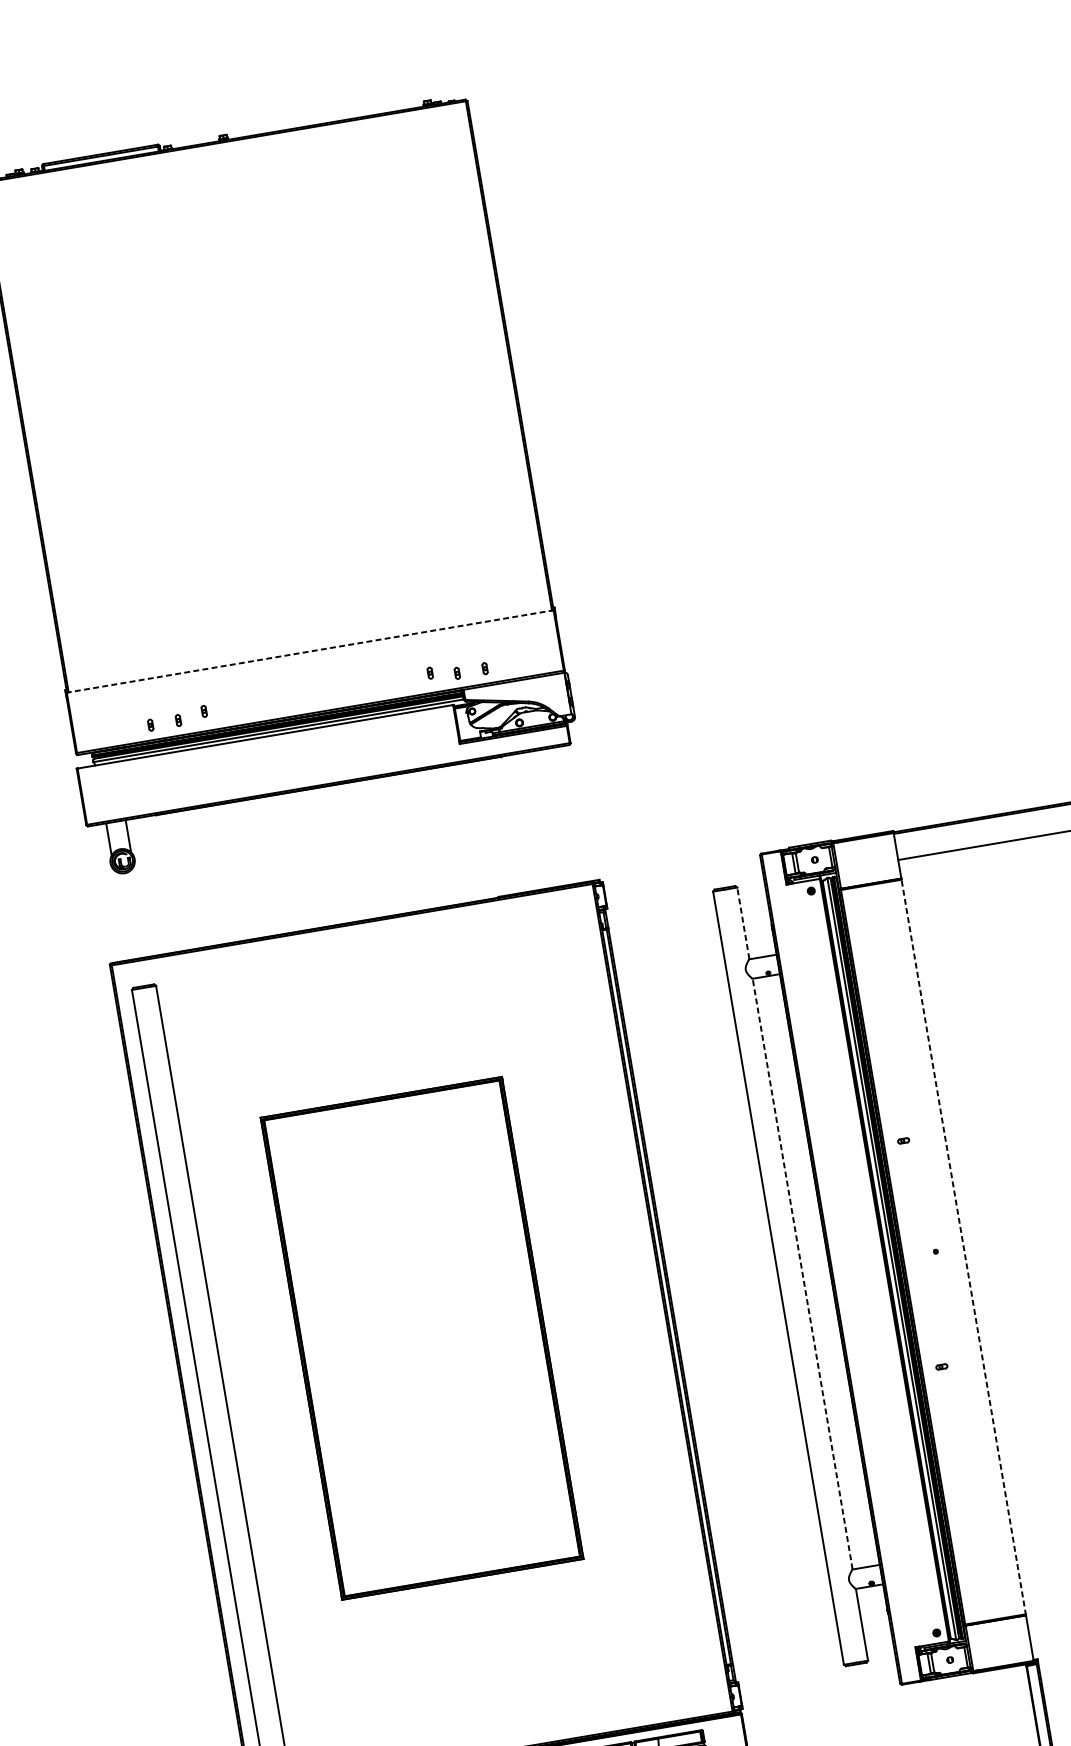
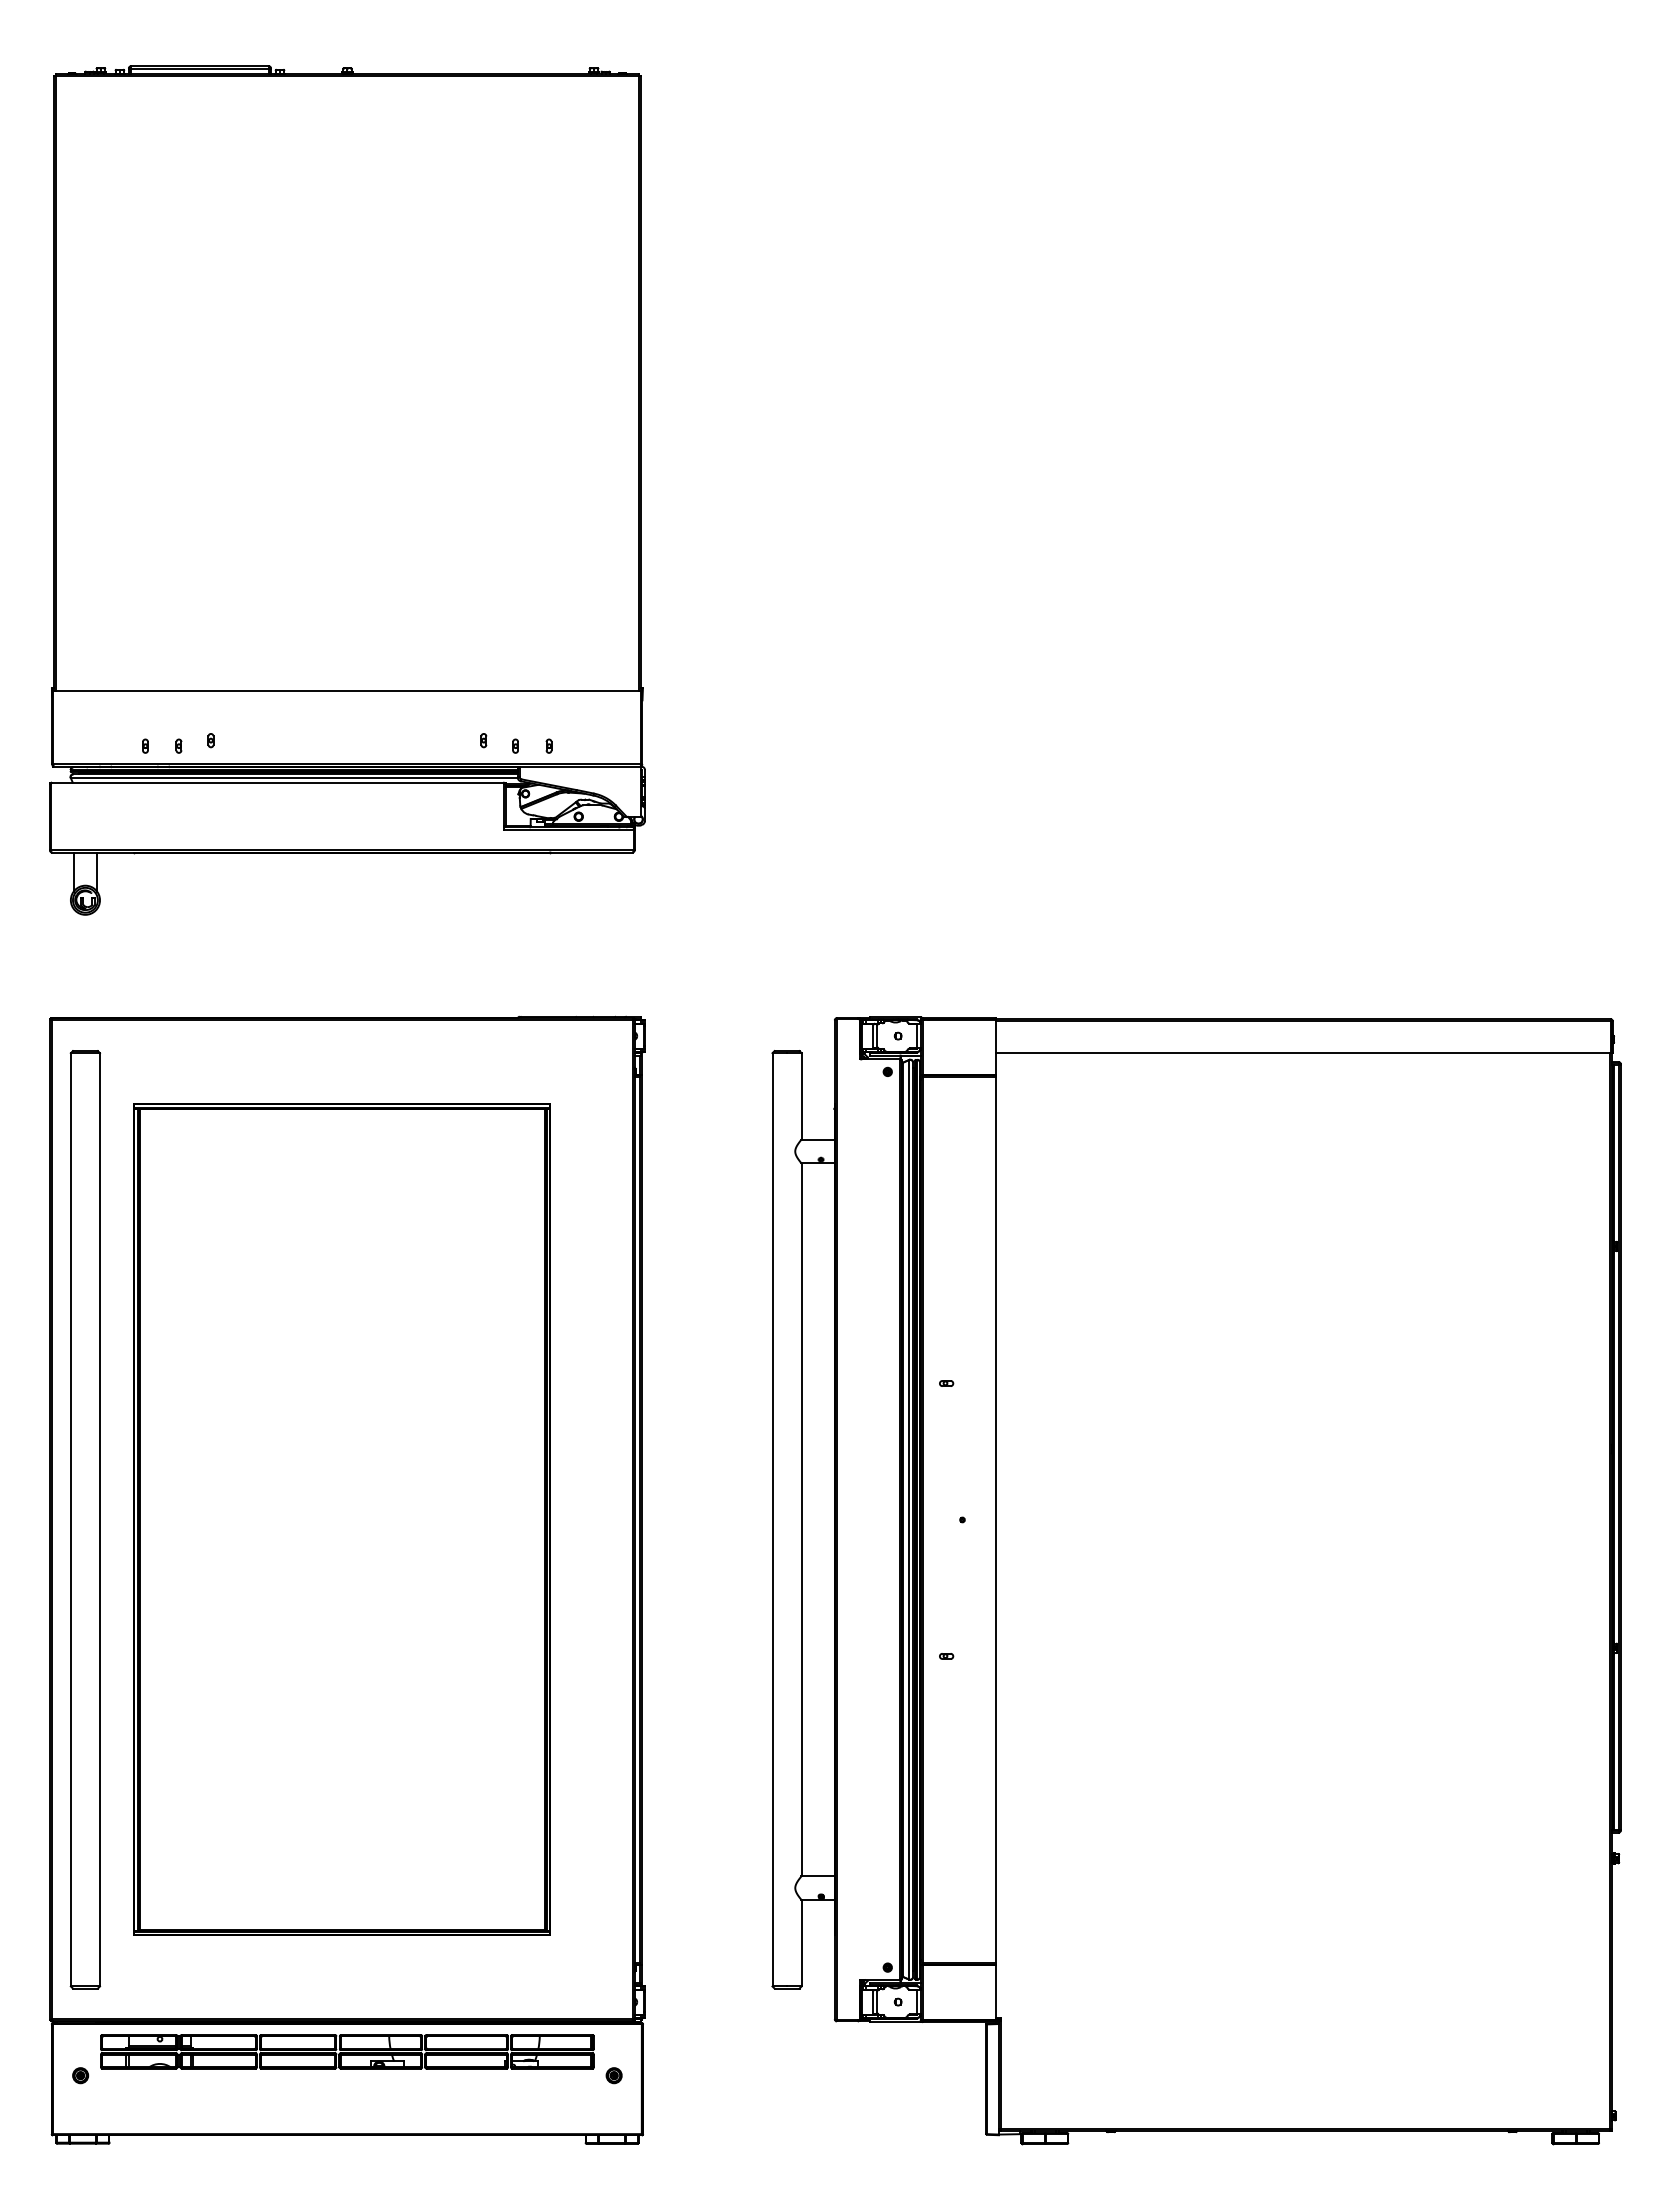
line: (310, 651) -> (347, 691), dashed -> solid
line: (743, 922) -> (801, 1095), dashed -> solid
line: (964, 1246) -> (996, 1519), dashed -> solid
line: (802, 1273) -> (801, 1519), dashed -> solid
part: (421, 1338) -> (341, 1519), size x1.43

